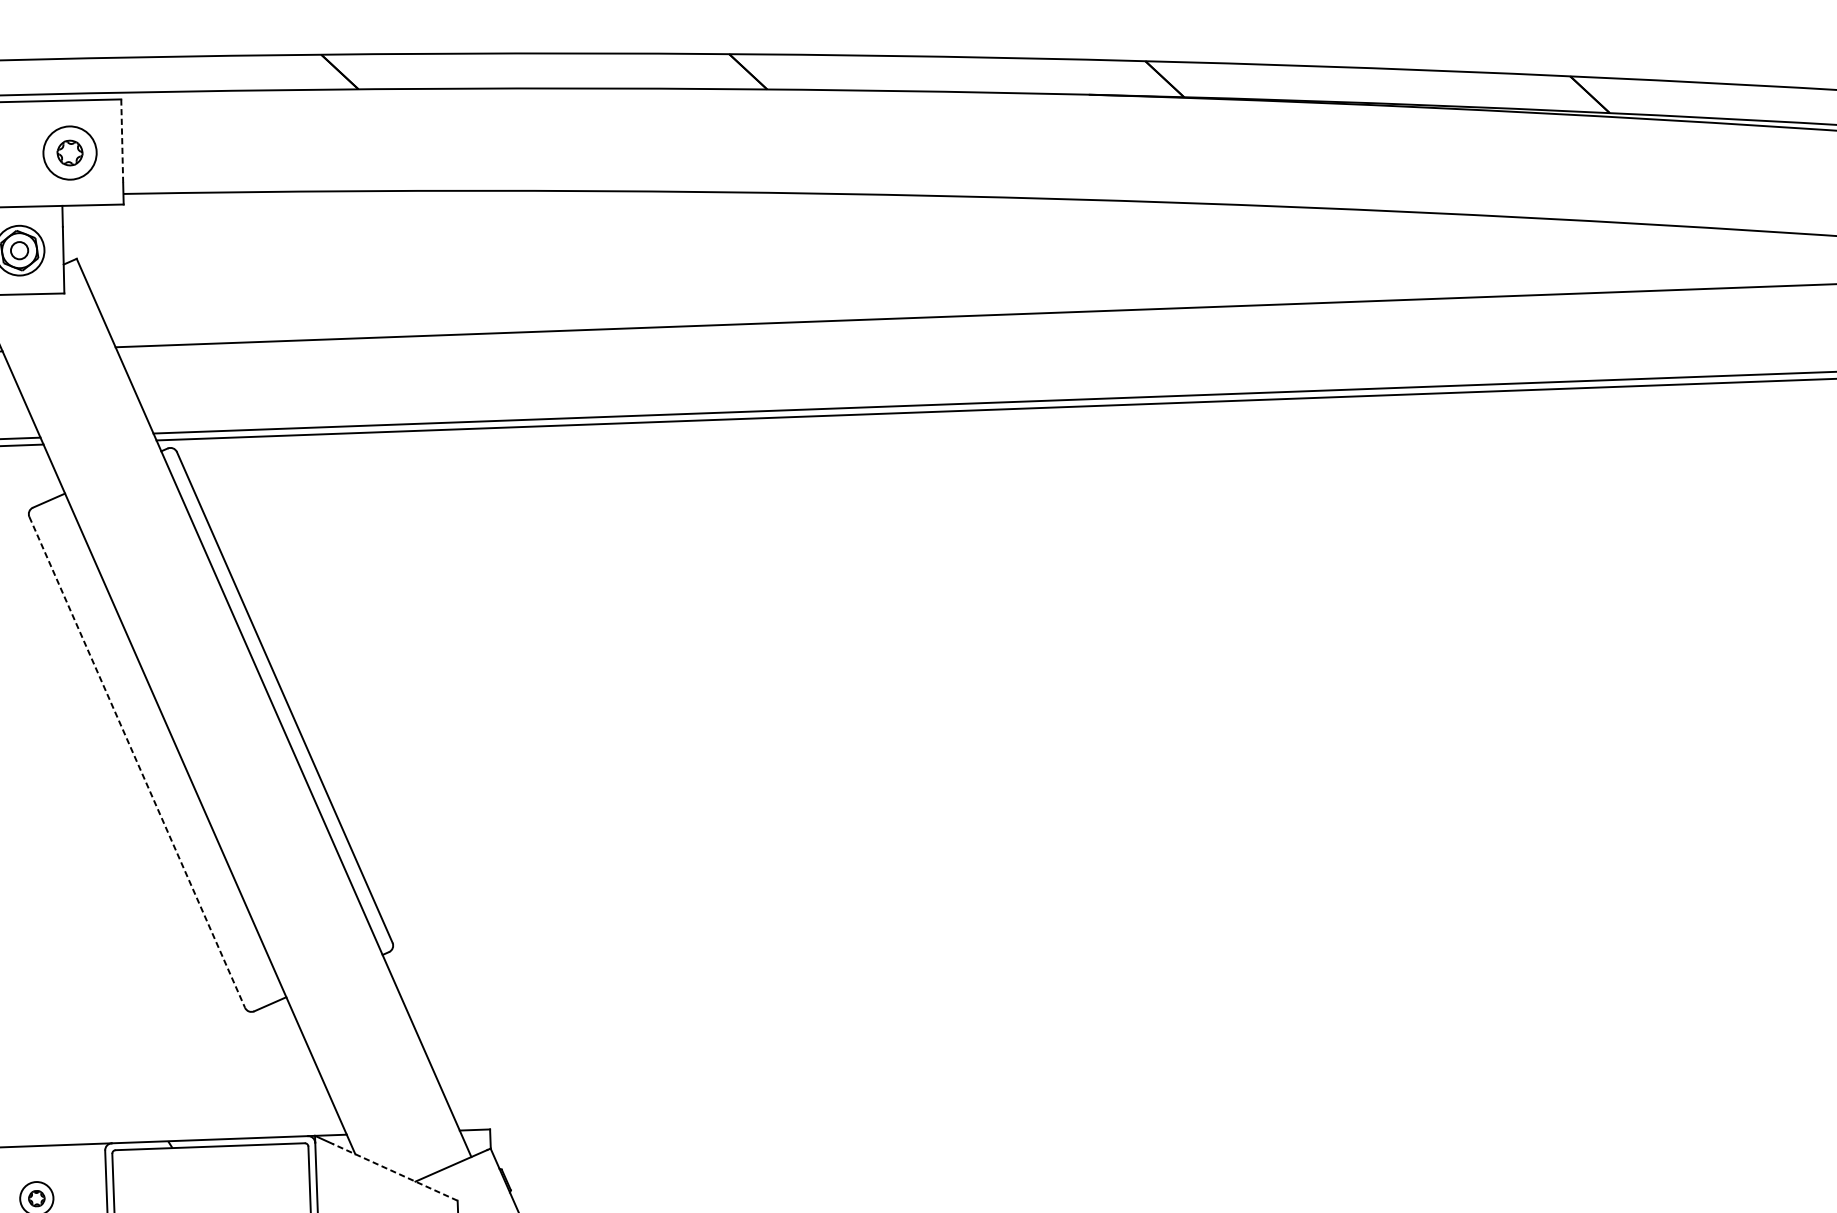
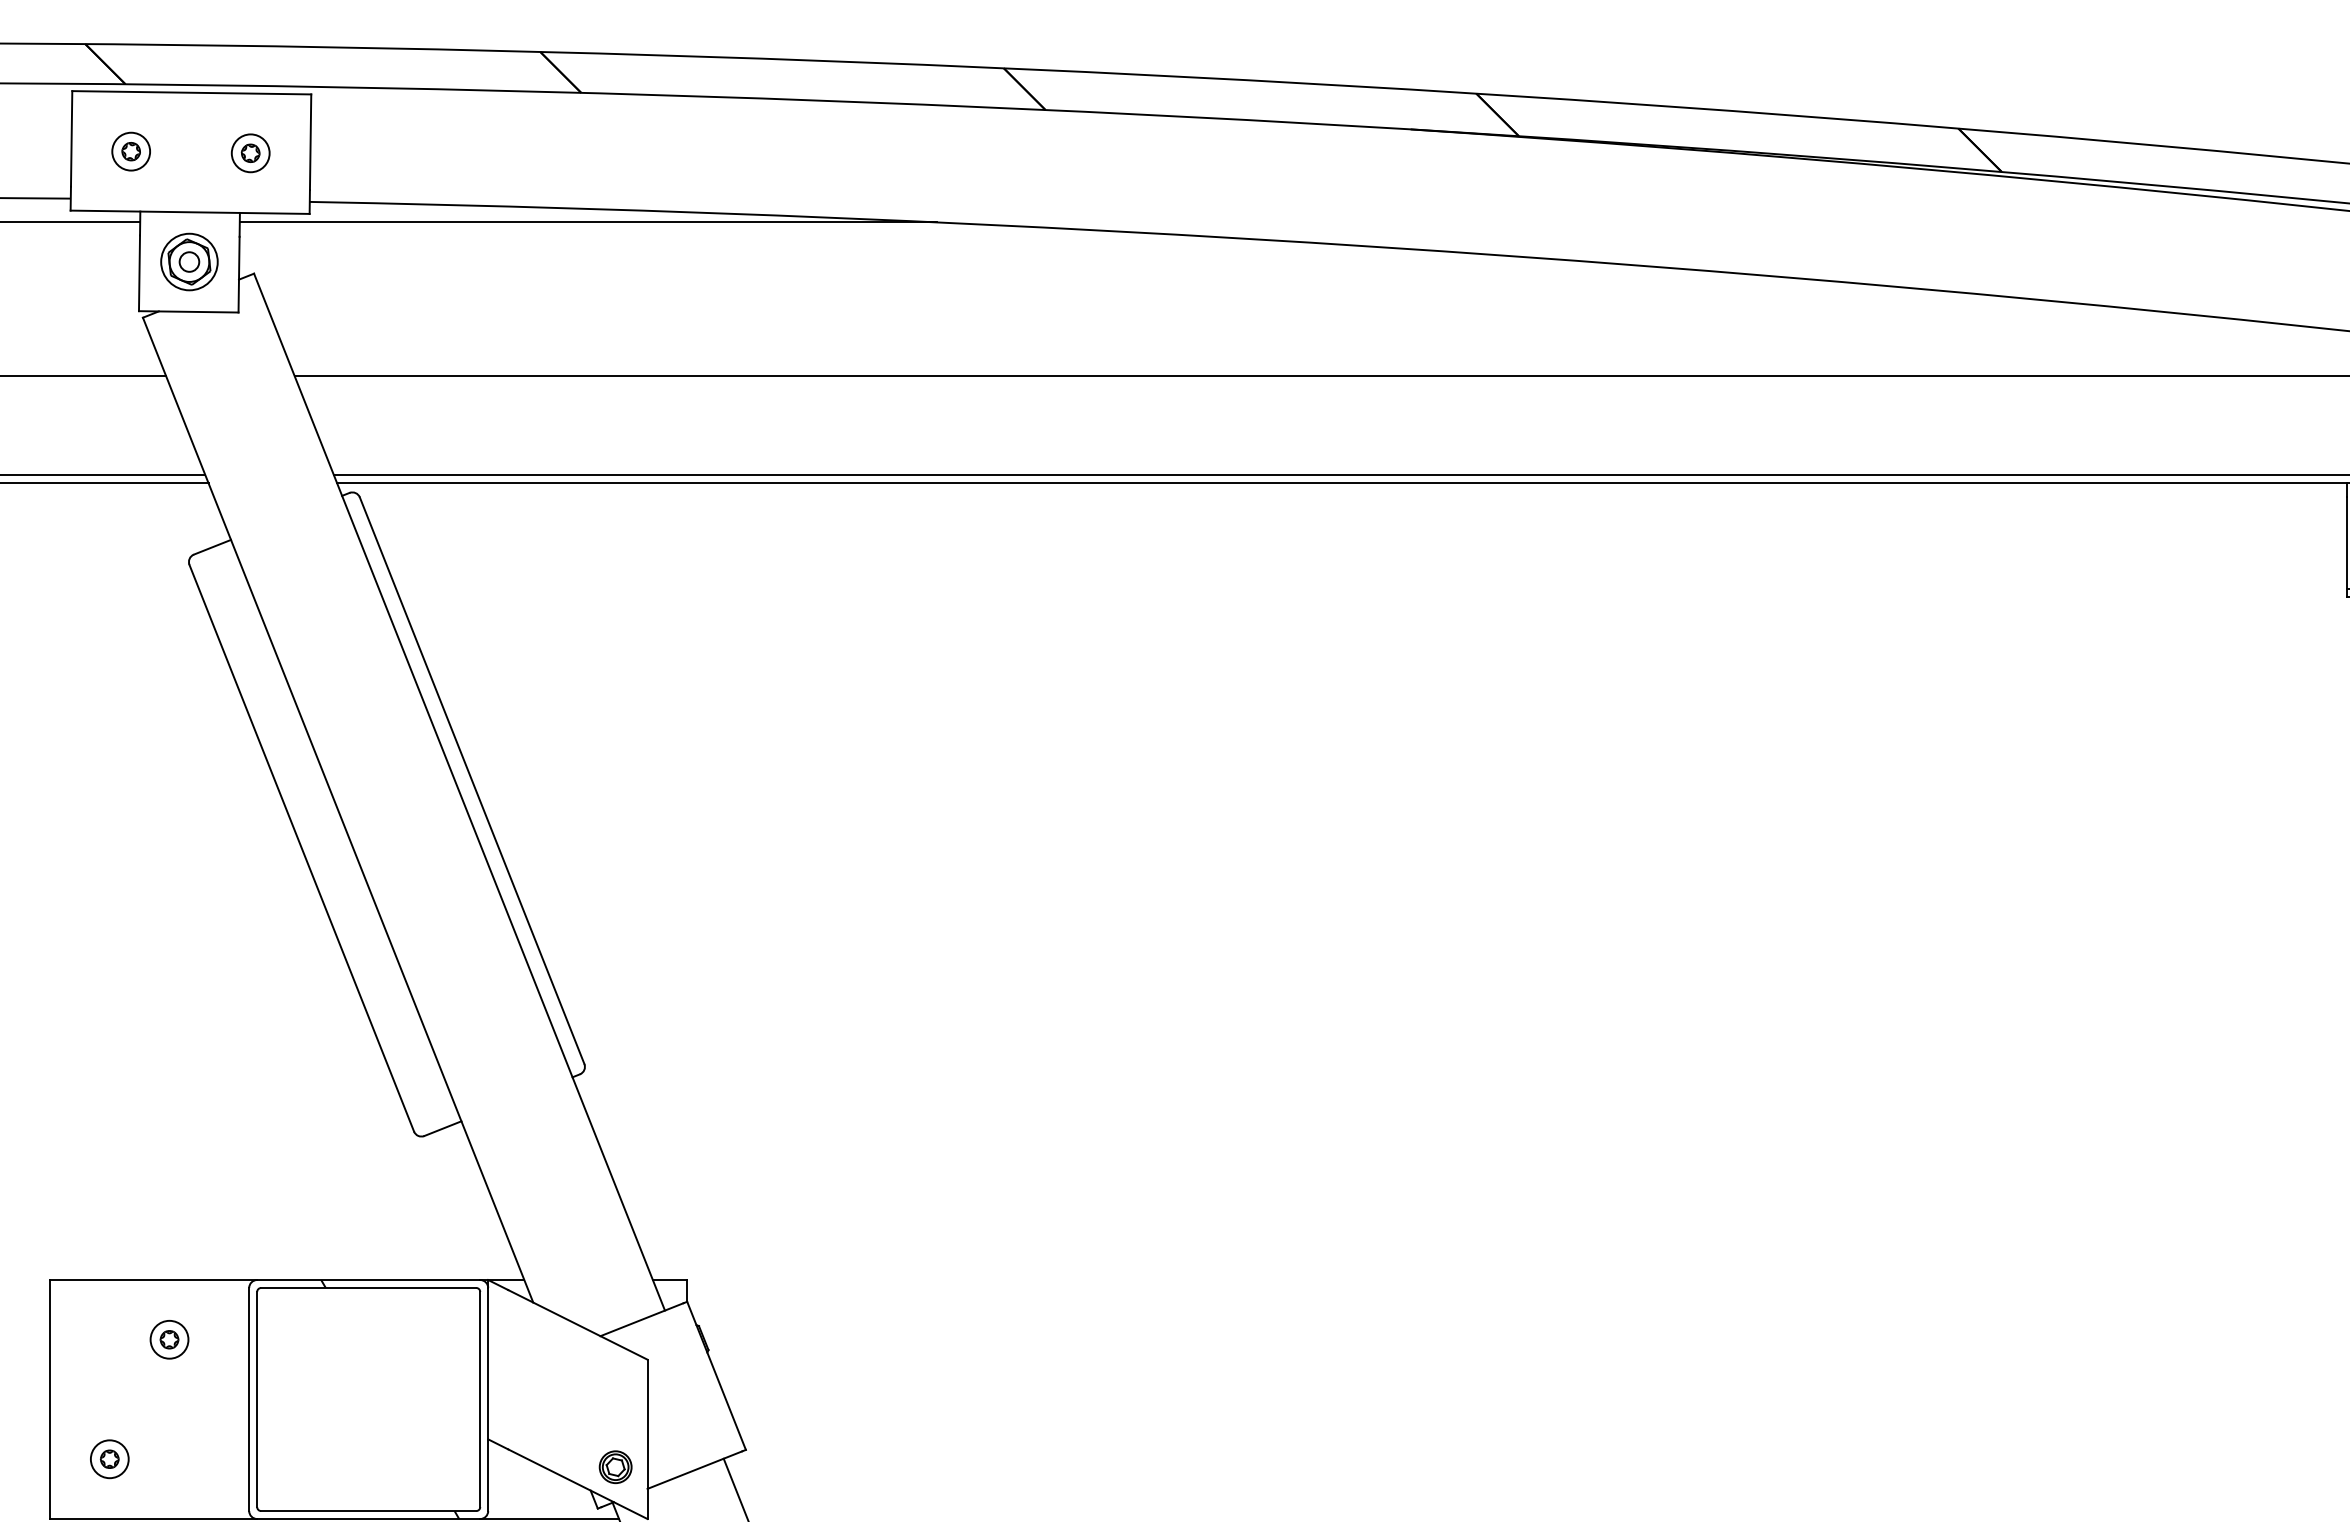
line: (122, 141) -> (310, 142), dashed -> solid
part: (69, 153) -> (250, 153), size x0.62
line: (369, 203) -> (588, 222), added
line: (136, 762) -> (301, 848), dashed -> solid
line: (394, 1172) -> (577, 1324), dashed -> solid

